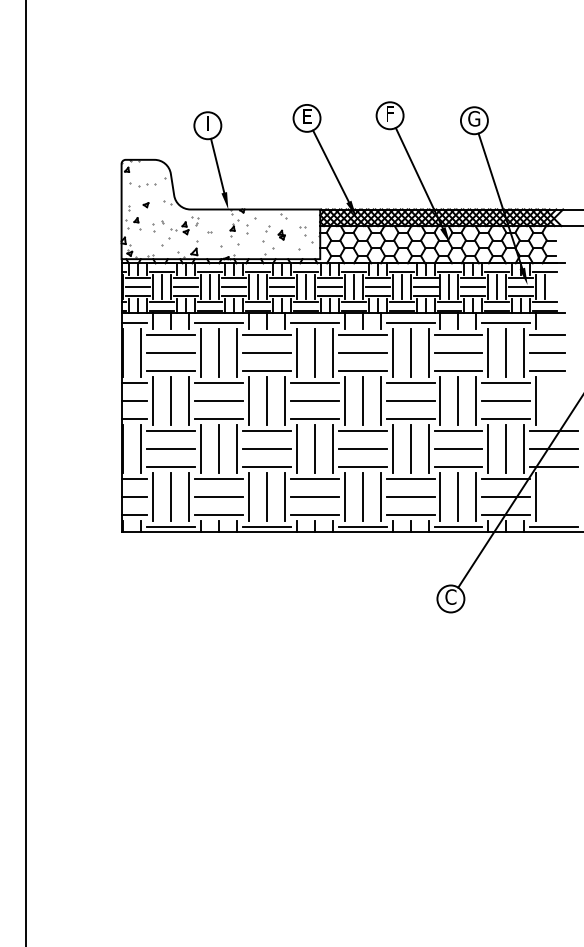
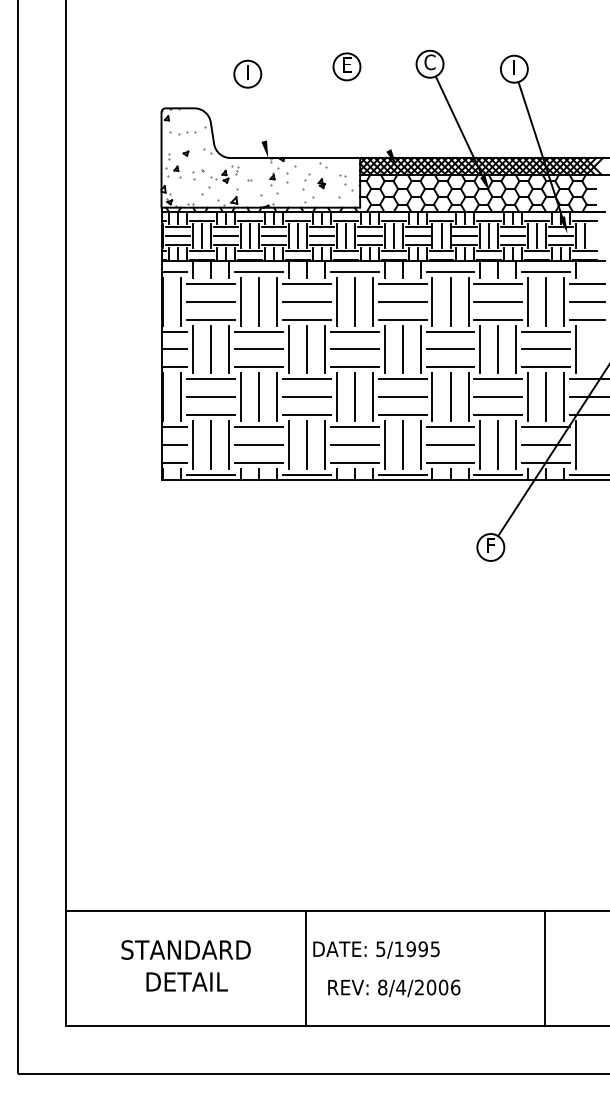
text: (389, 114) -> (429, 62), F -> C
text: (474, 119) -> (514, 67), G -> I
line: (217, 166) -> (257, 114), removed
line: (330, 166) -> (370, 114), removed
text: (450, 597) -> (490, 545), C -> F

